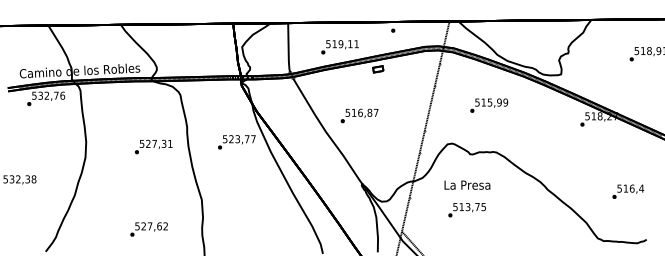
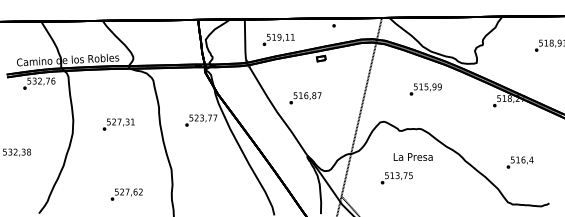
text: (339, 47) -> (278, 40), moved
text: (489, 105) -> (426, 89), moved
text: (153, 146) -> (118, 124), moved
text: (467, 184) -> (413, 156), moved
text: (628, 191) -> (520, 162), moved

